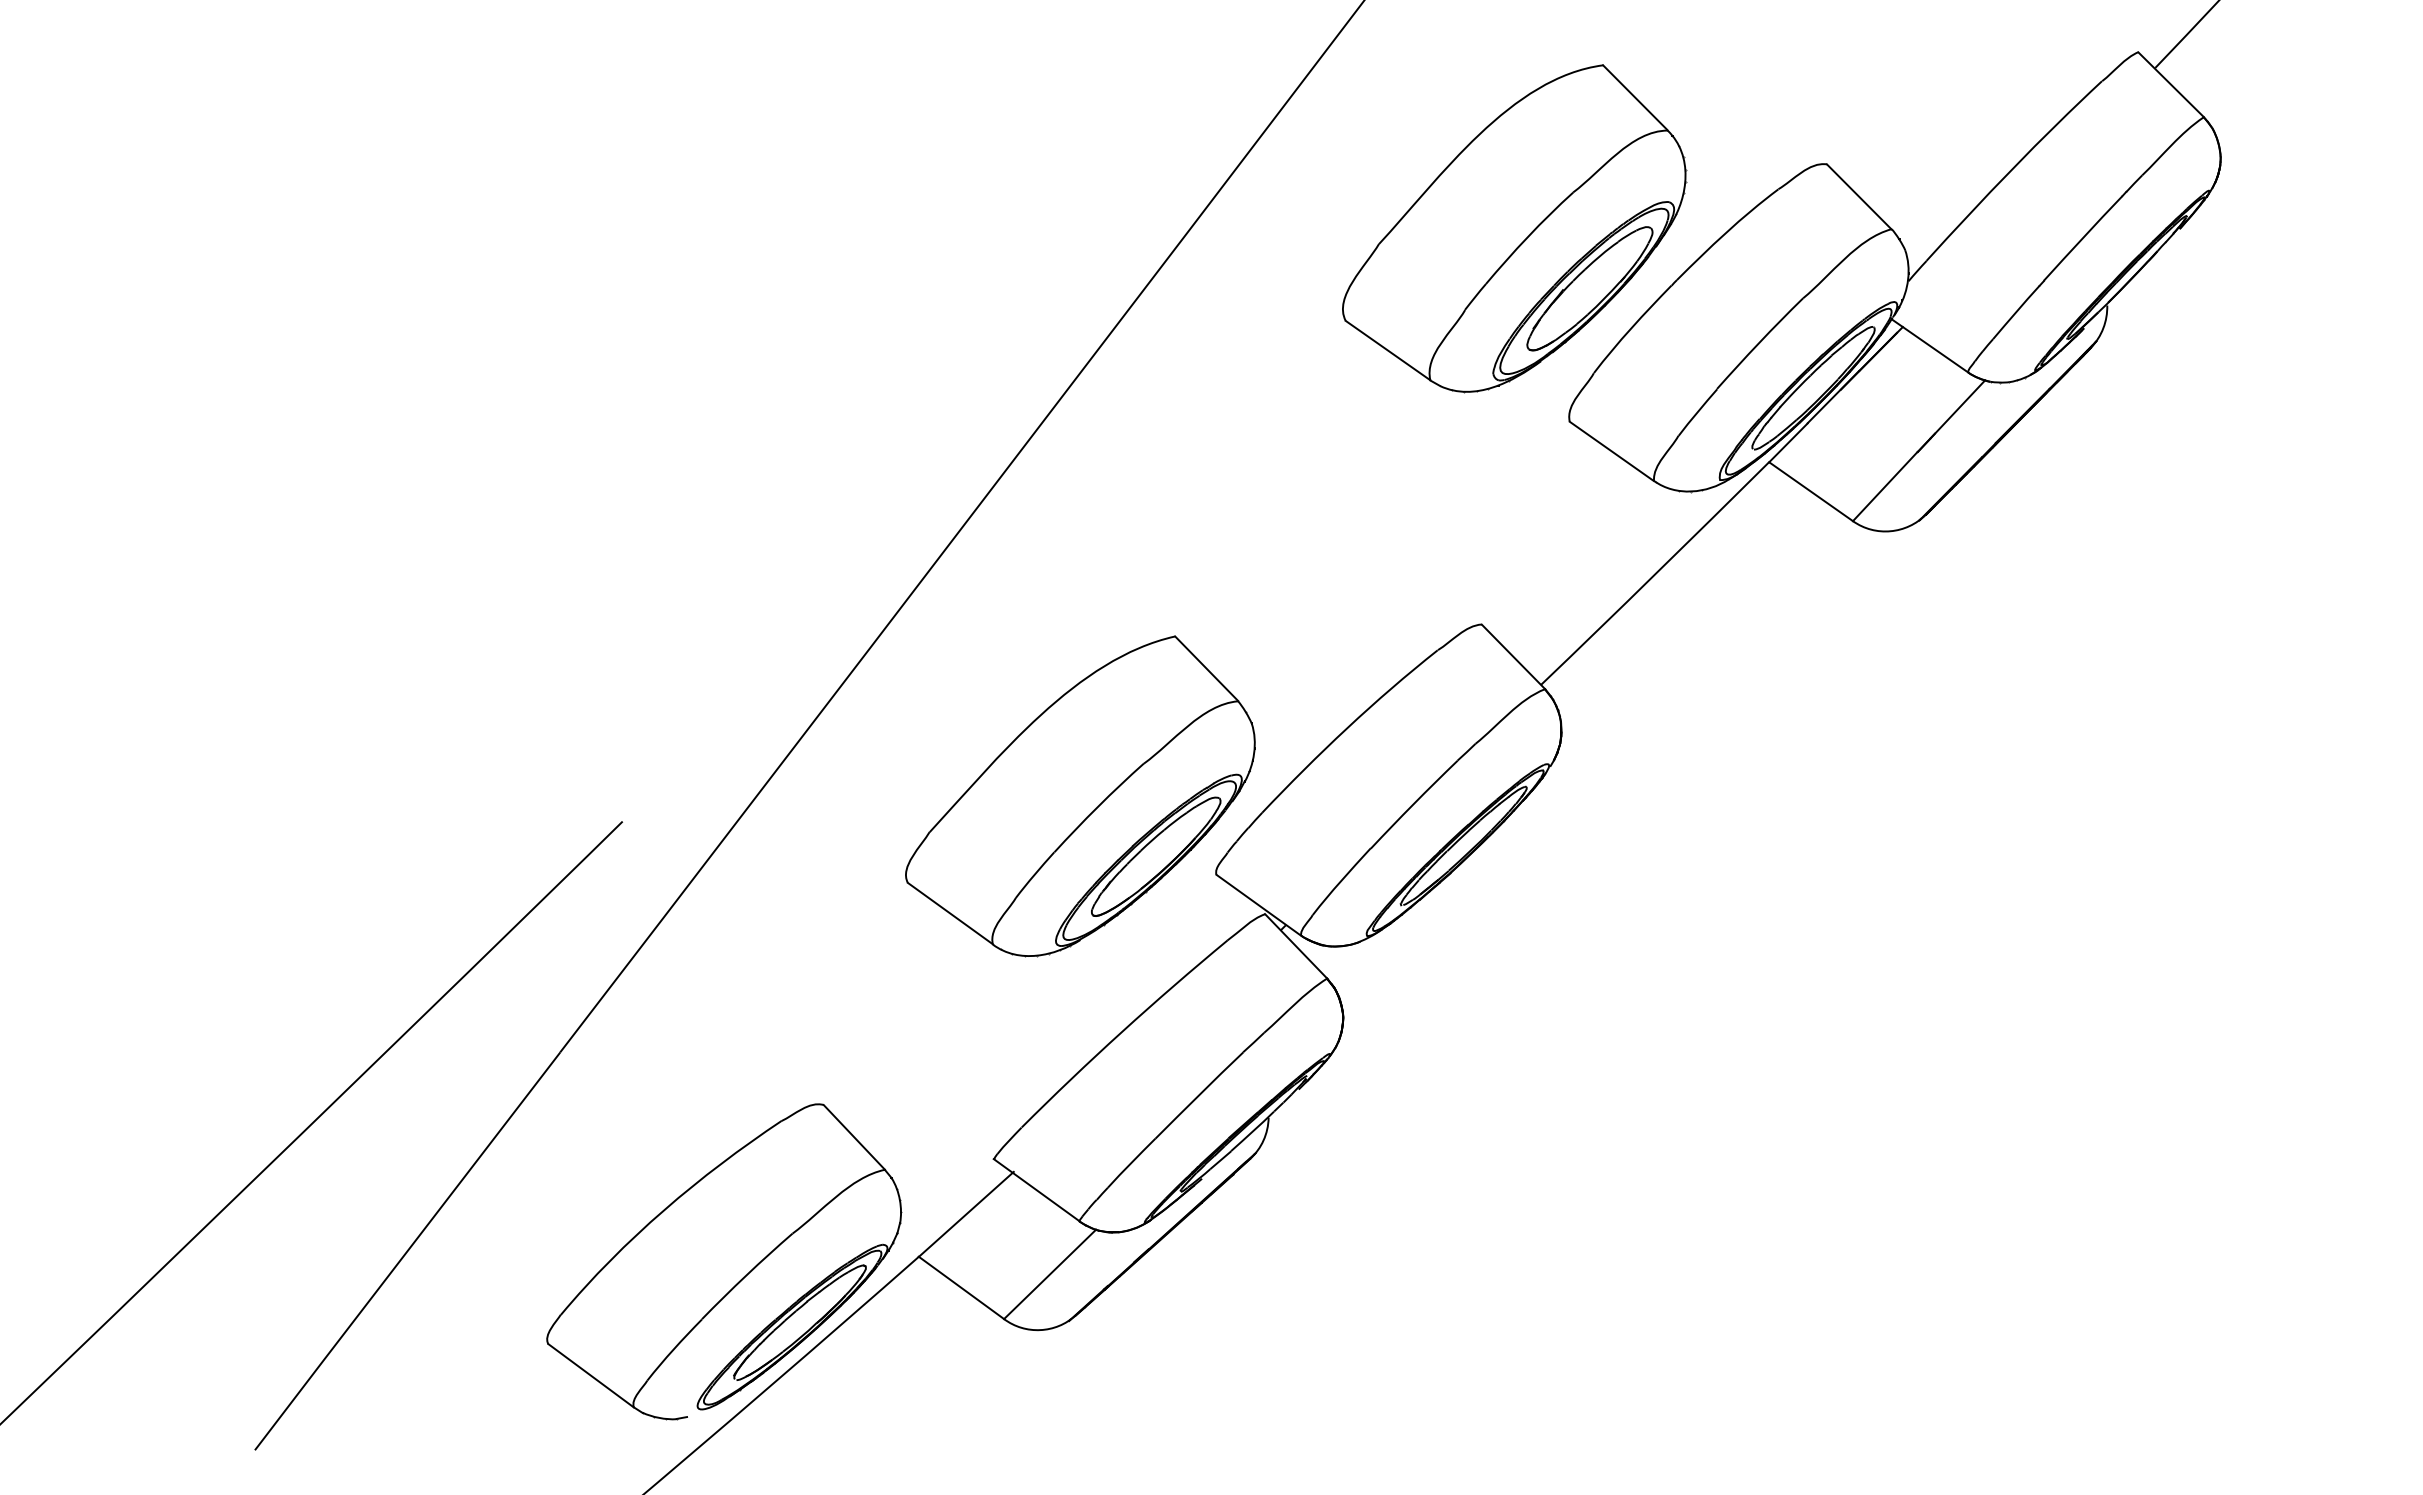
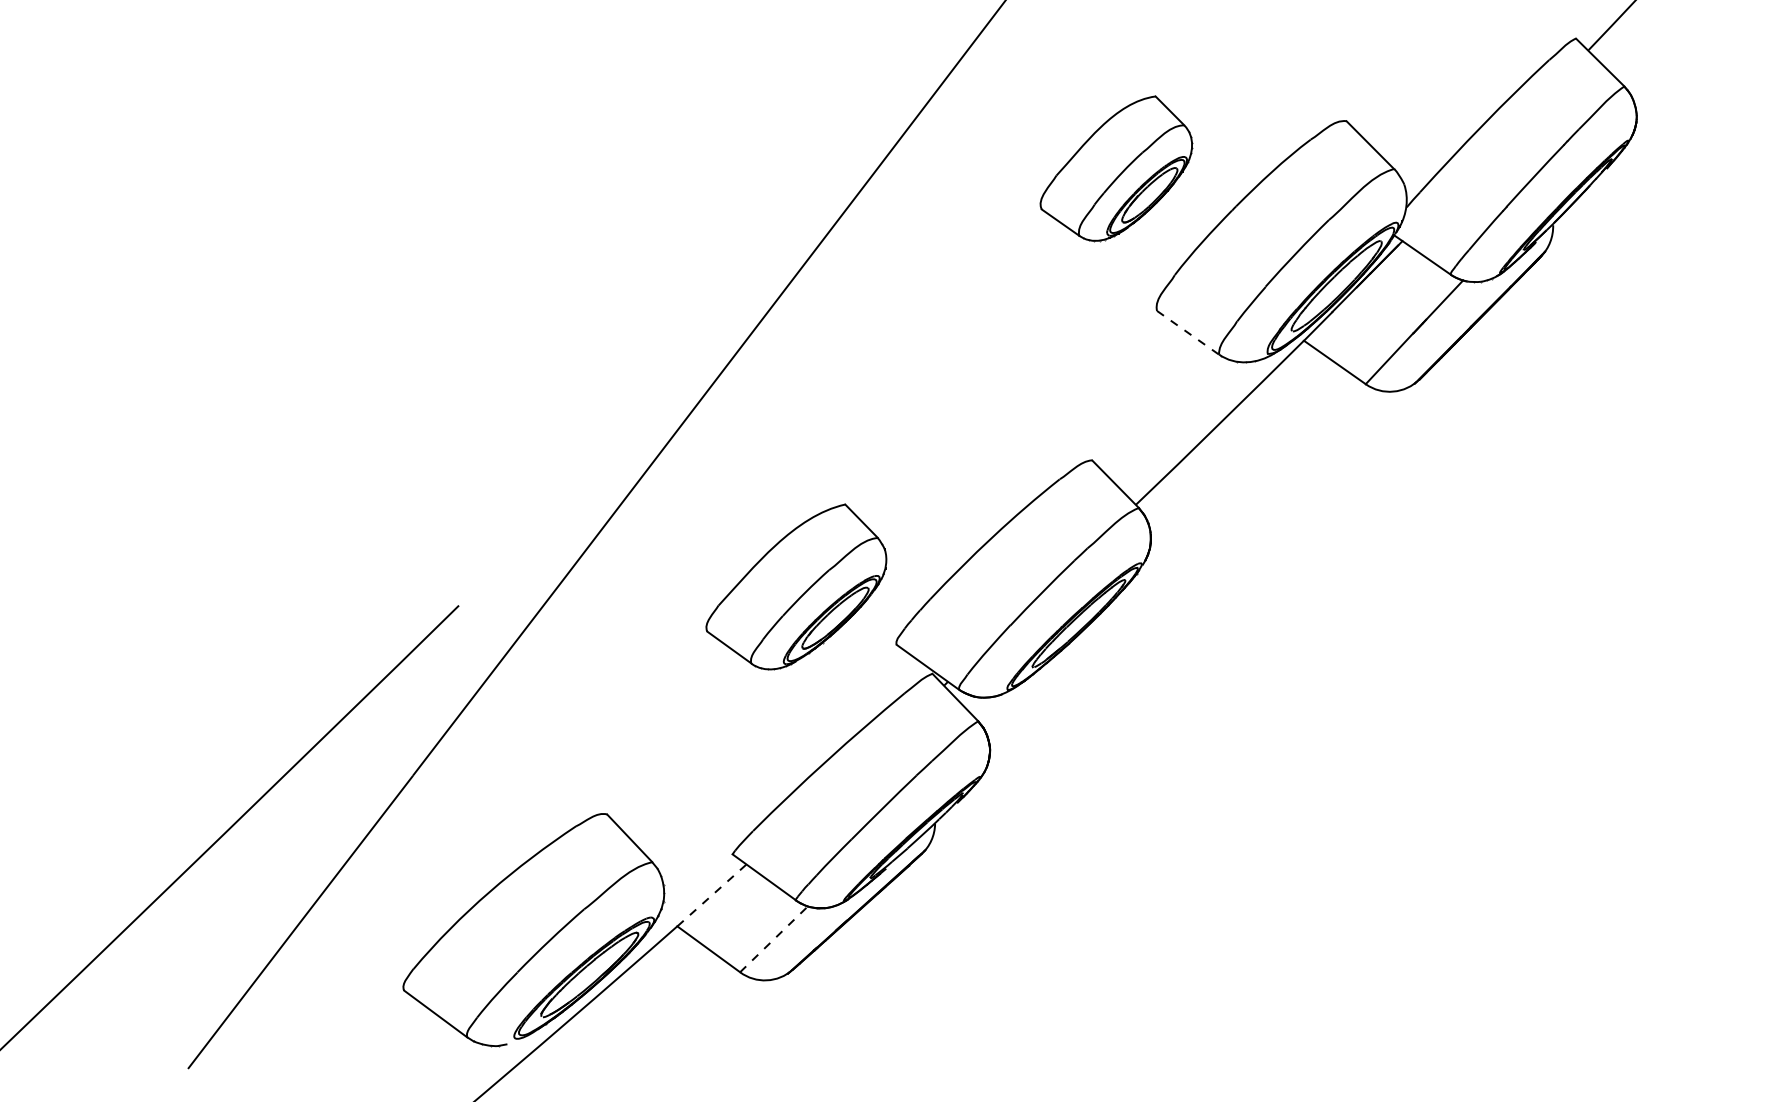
part: (1514, 228) -> (1116, 168), size x0.6
line: (1612, 451) -> (1188, 332), solid -> dashed
part: (1080, 796) -> (796, 587), size x0.7
line: (966, 1214) -> (712, 895), solid -> dashed
line: (1050, 1274) -> (774, 939), solid -> dashed

